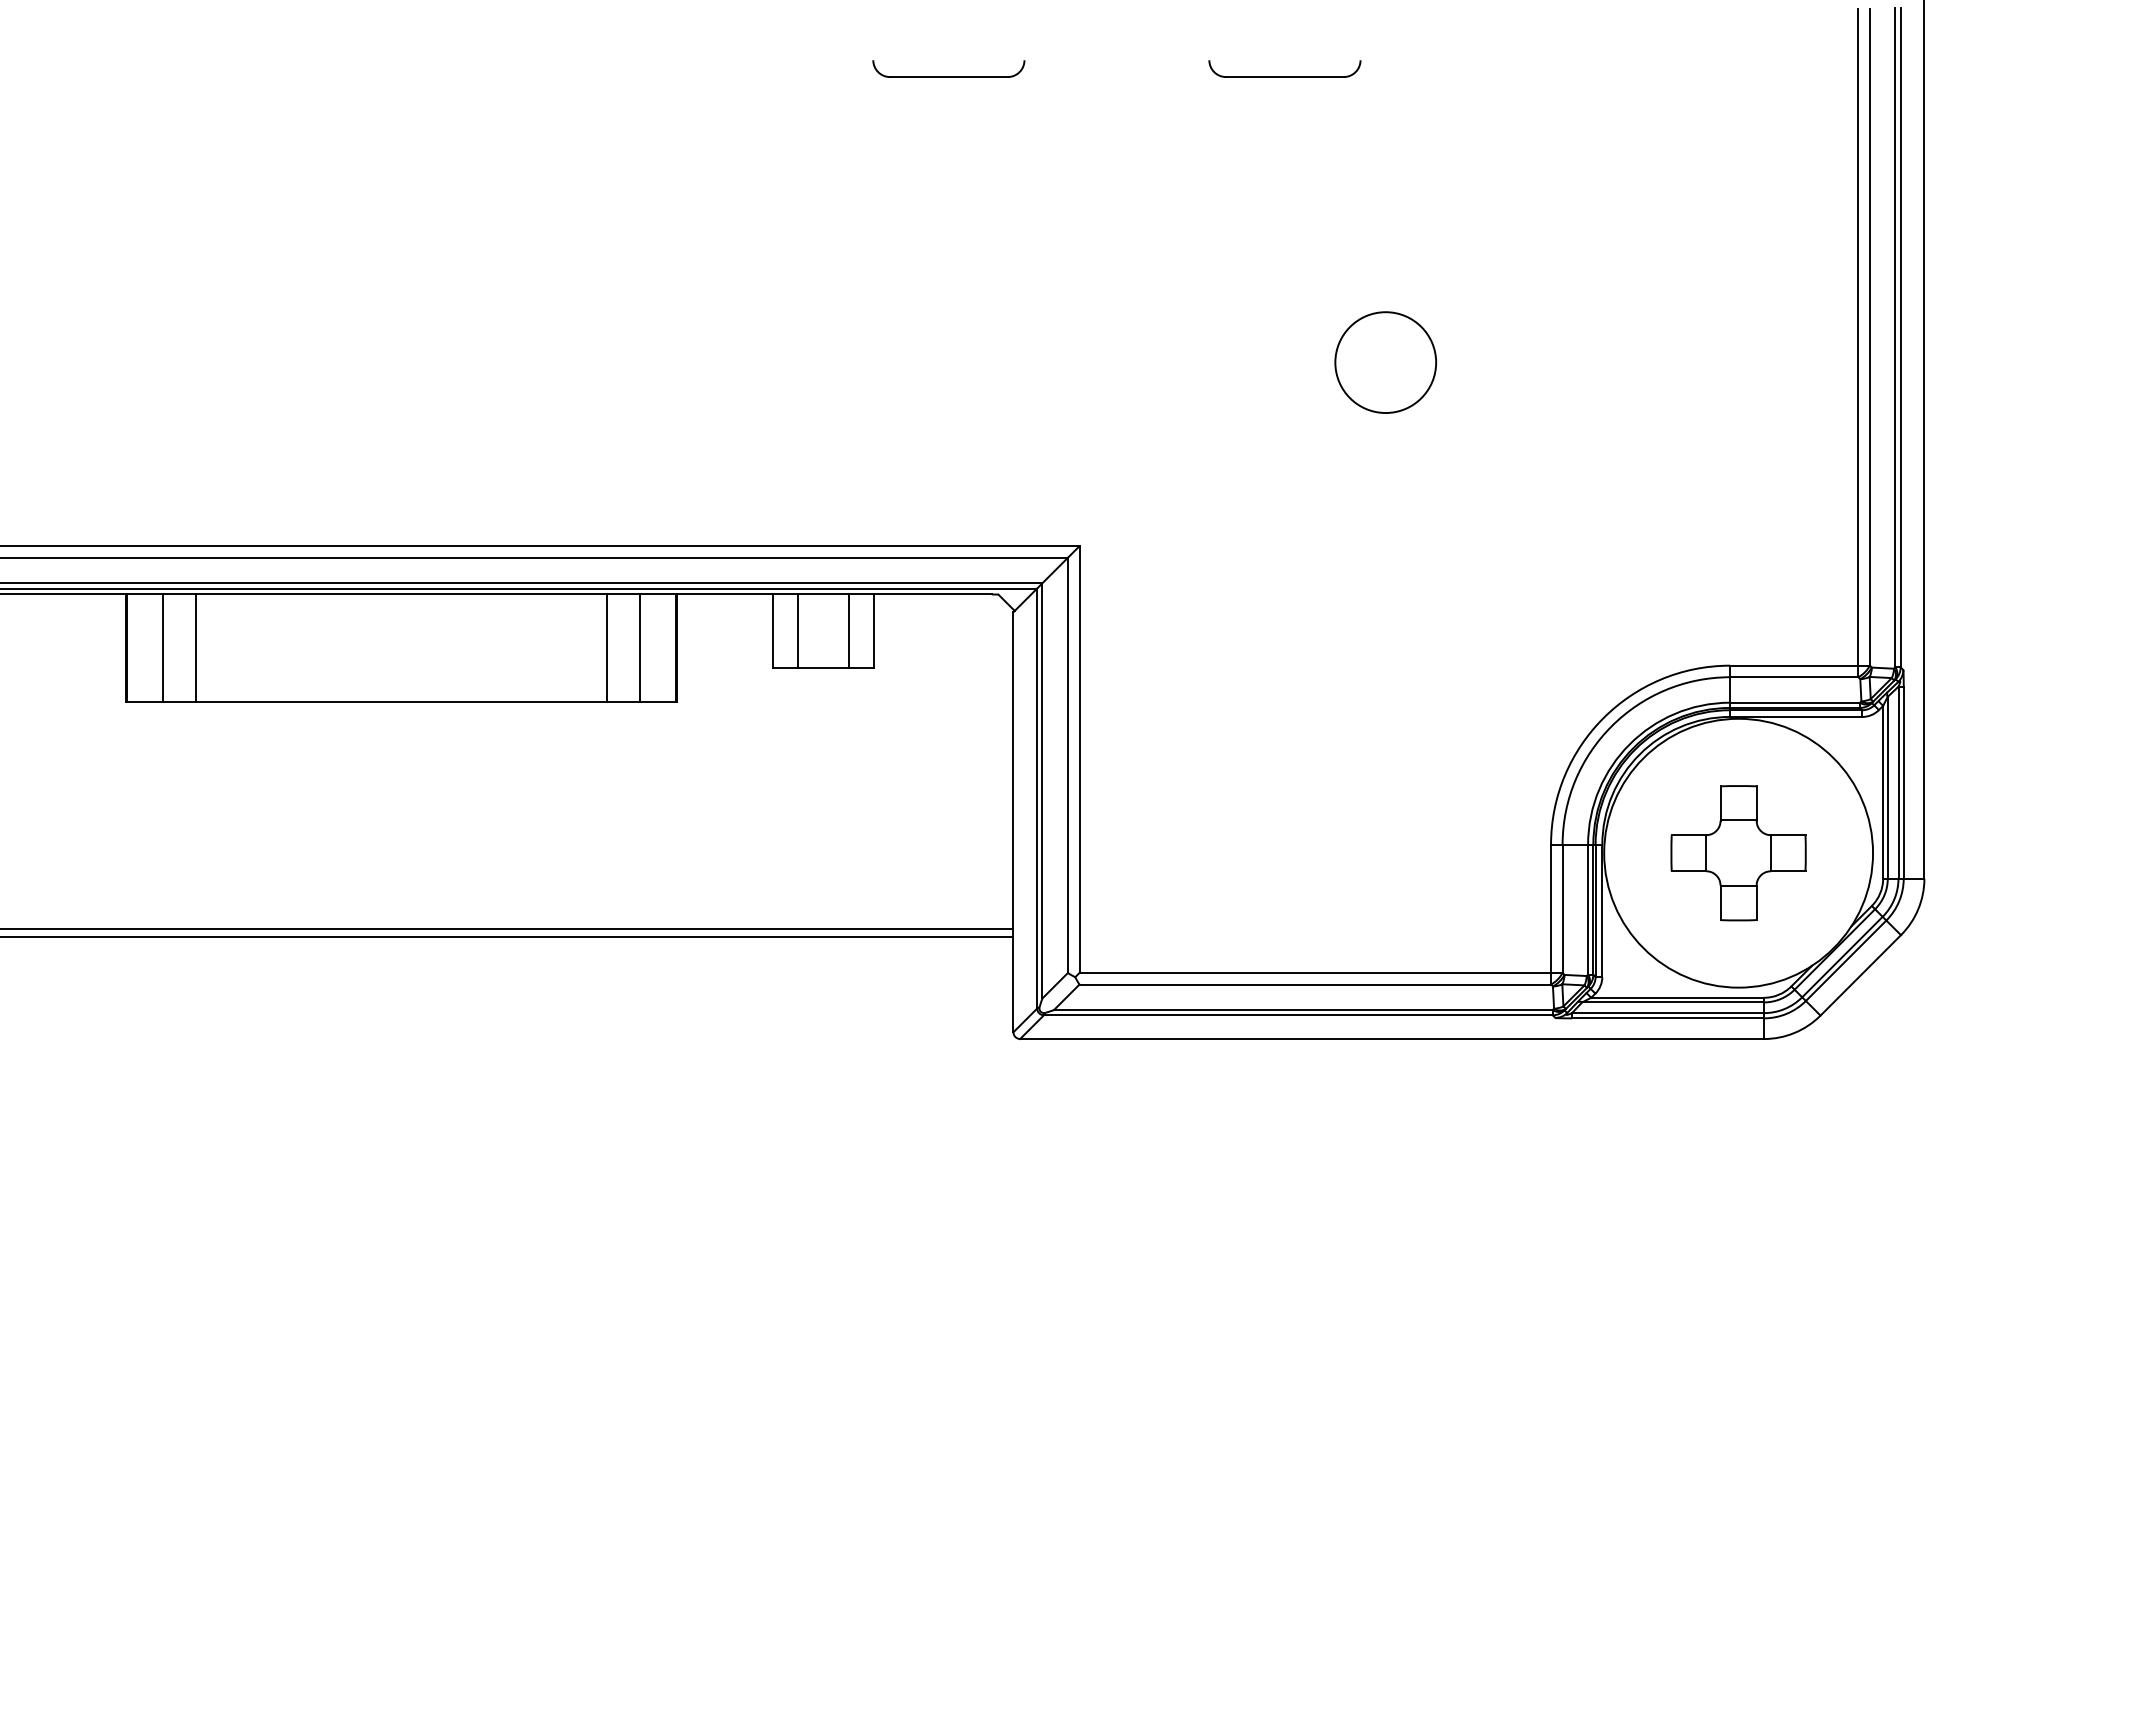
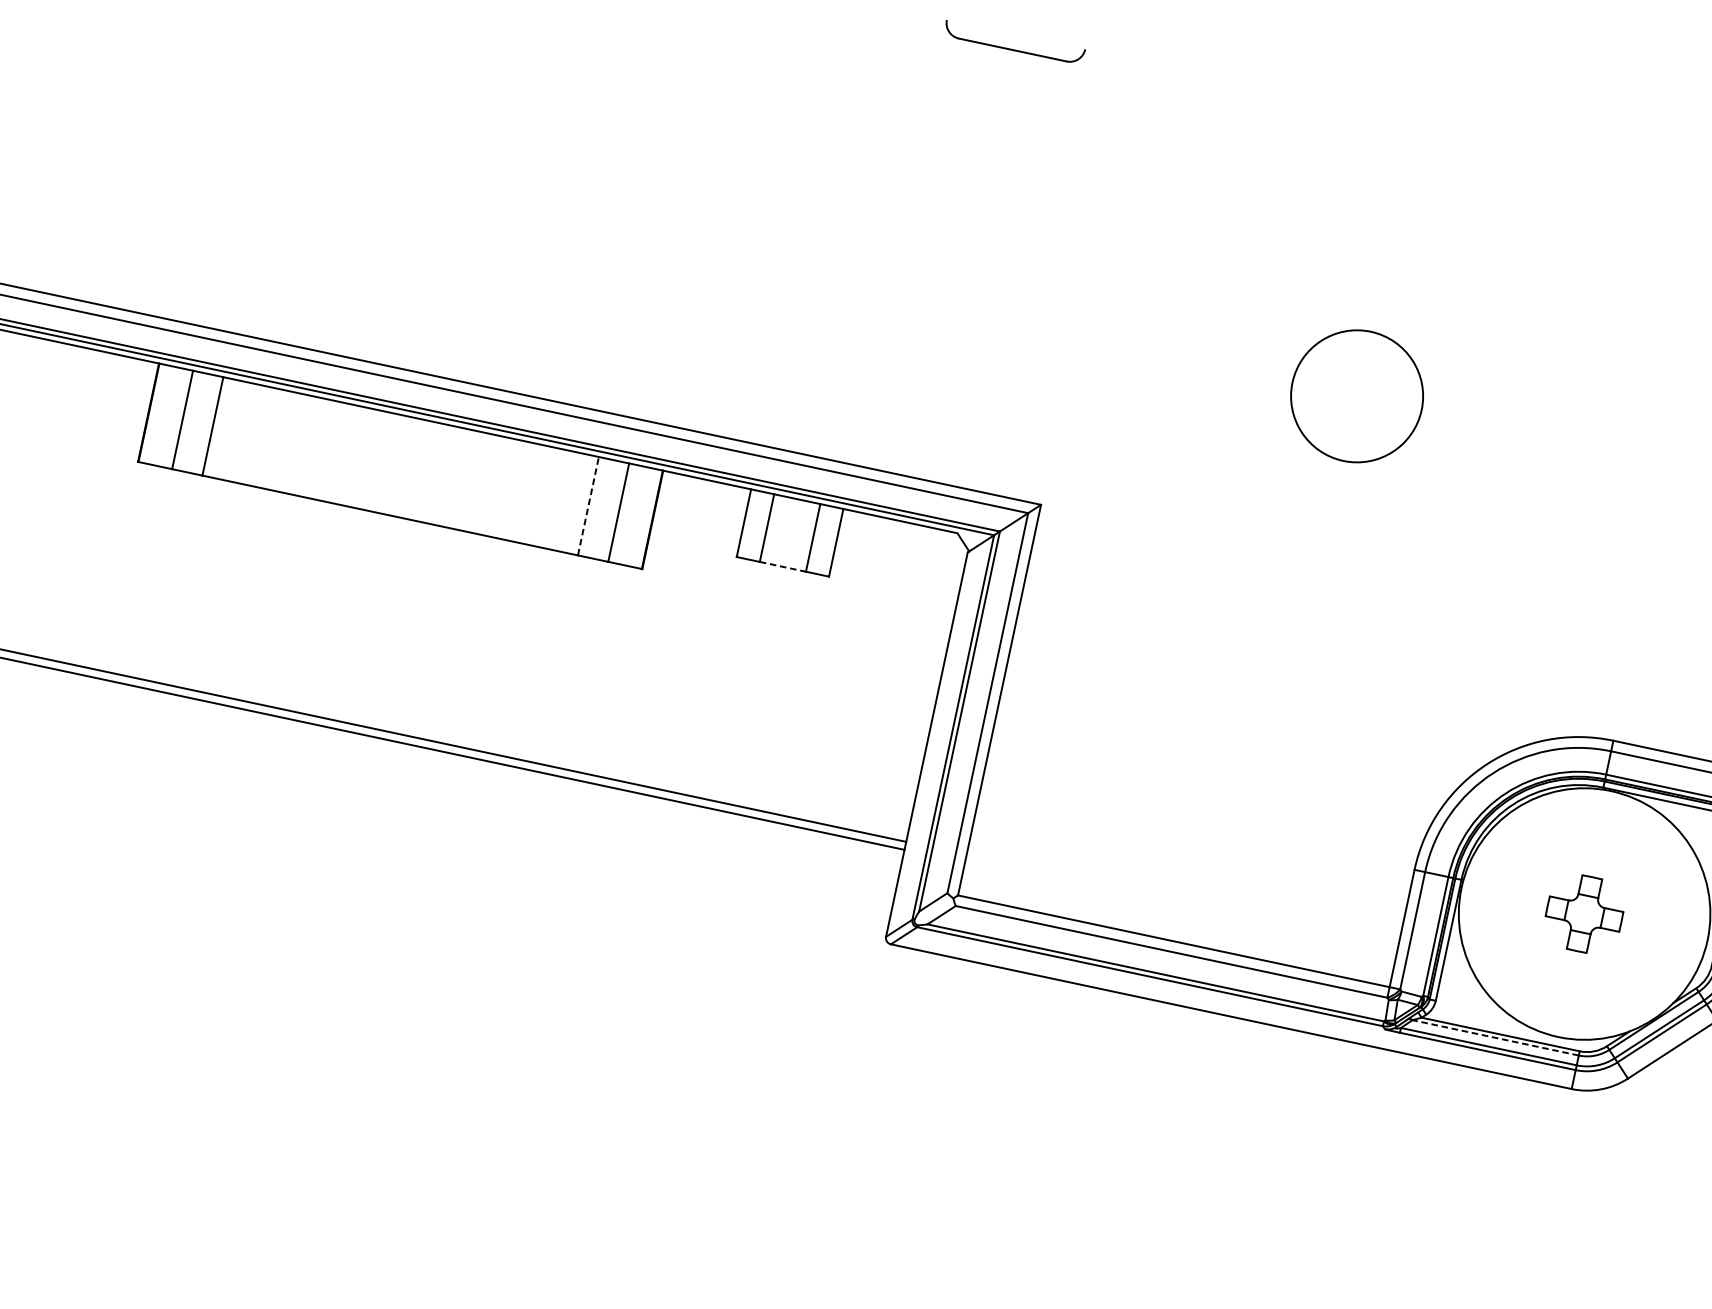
part: (1284, 76) -> (1320, 114), removed
circle: (1385, 362) -> (1356, 396), size x1.4
line: (606, 648) -> (588, 506), solid -> dashed
line: (823, 668) -> (782, 566), solid -> dashed
part: (1738, 853) -> (1584, 914), size x0.6
line: (1673, 1002) -> (1495, 1037), solid -> dashed

